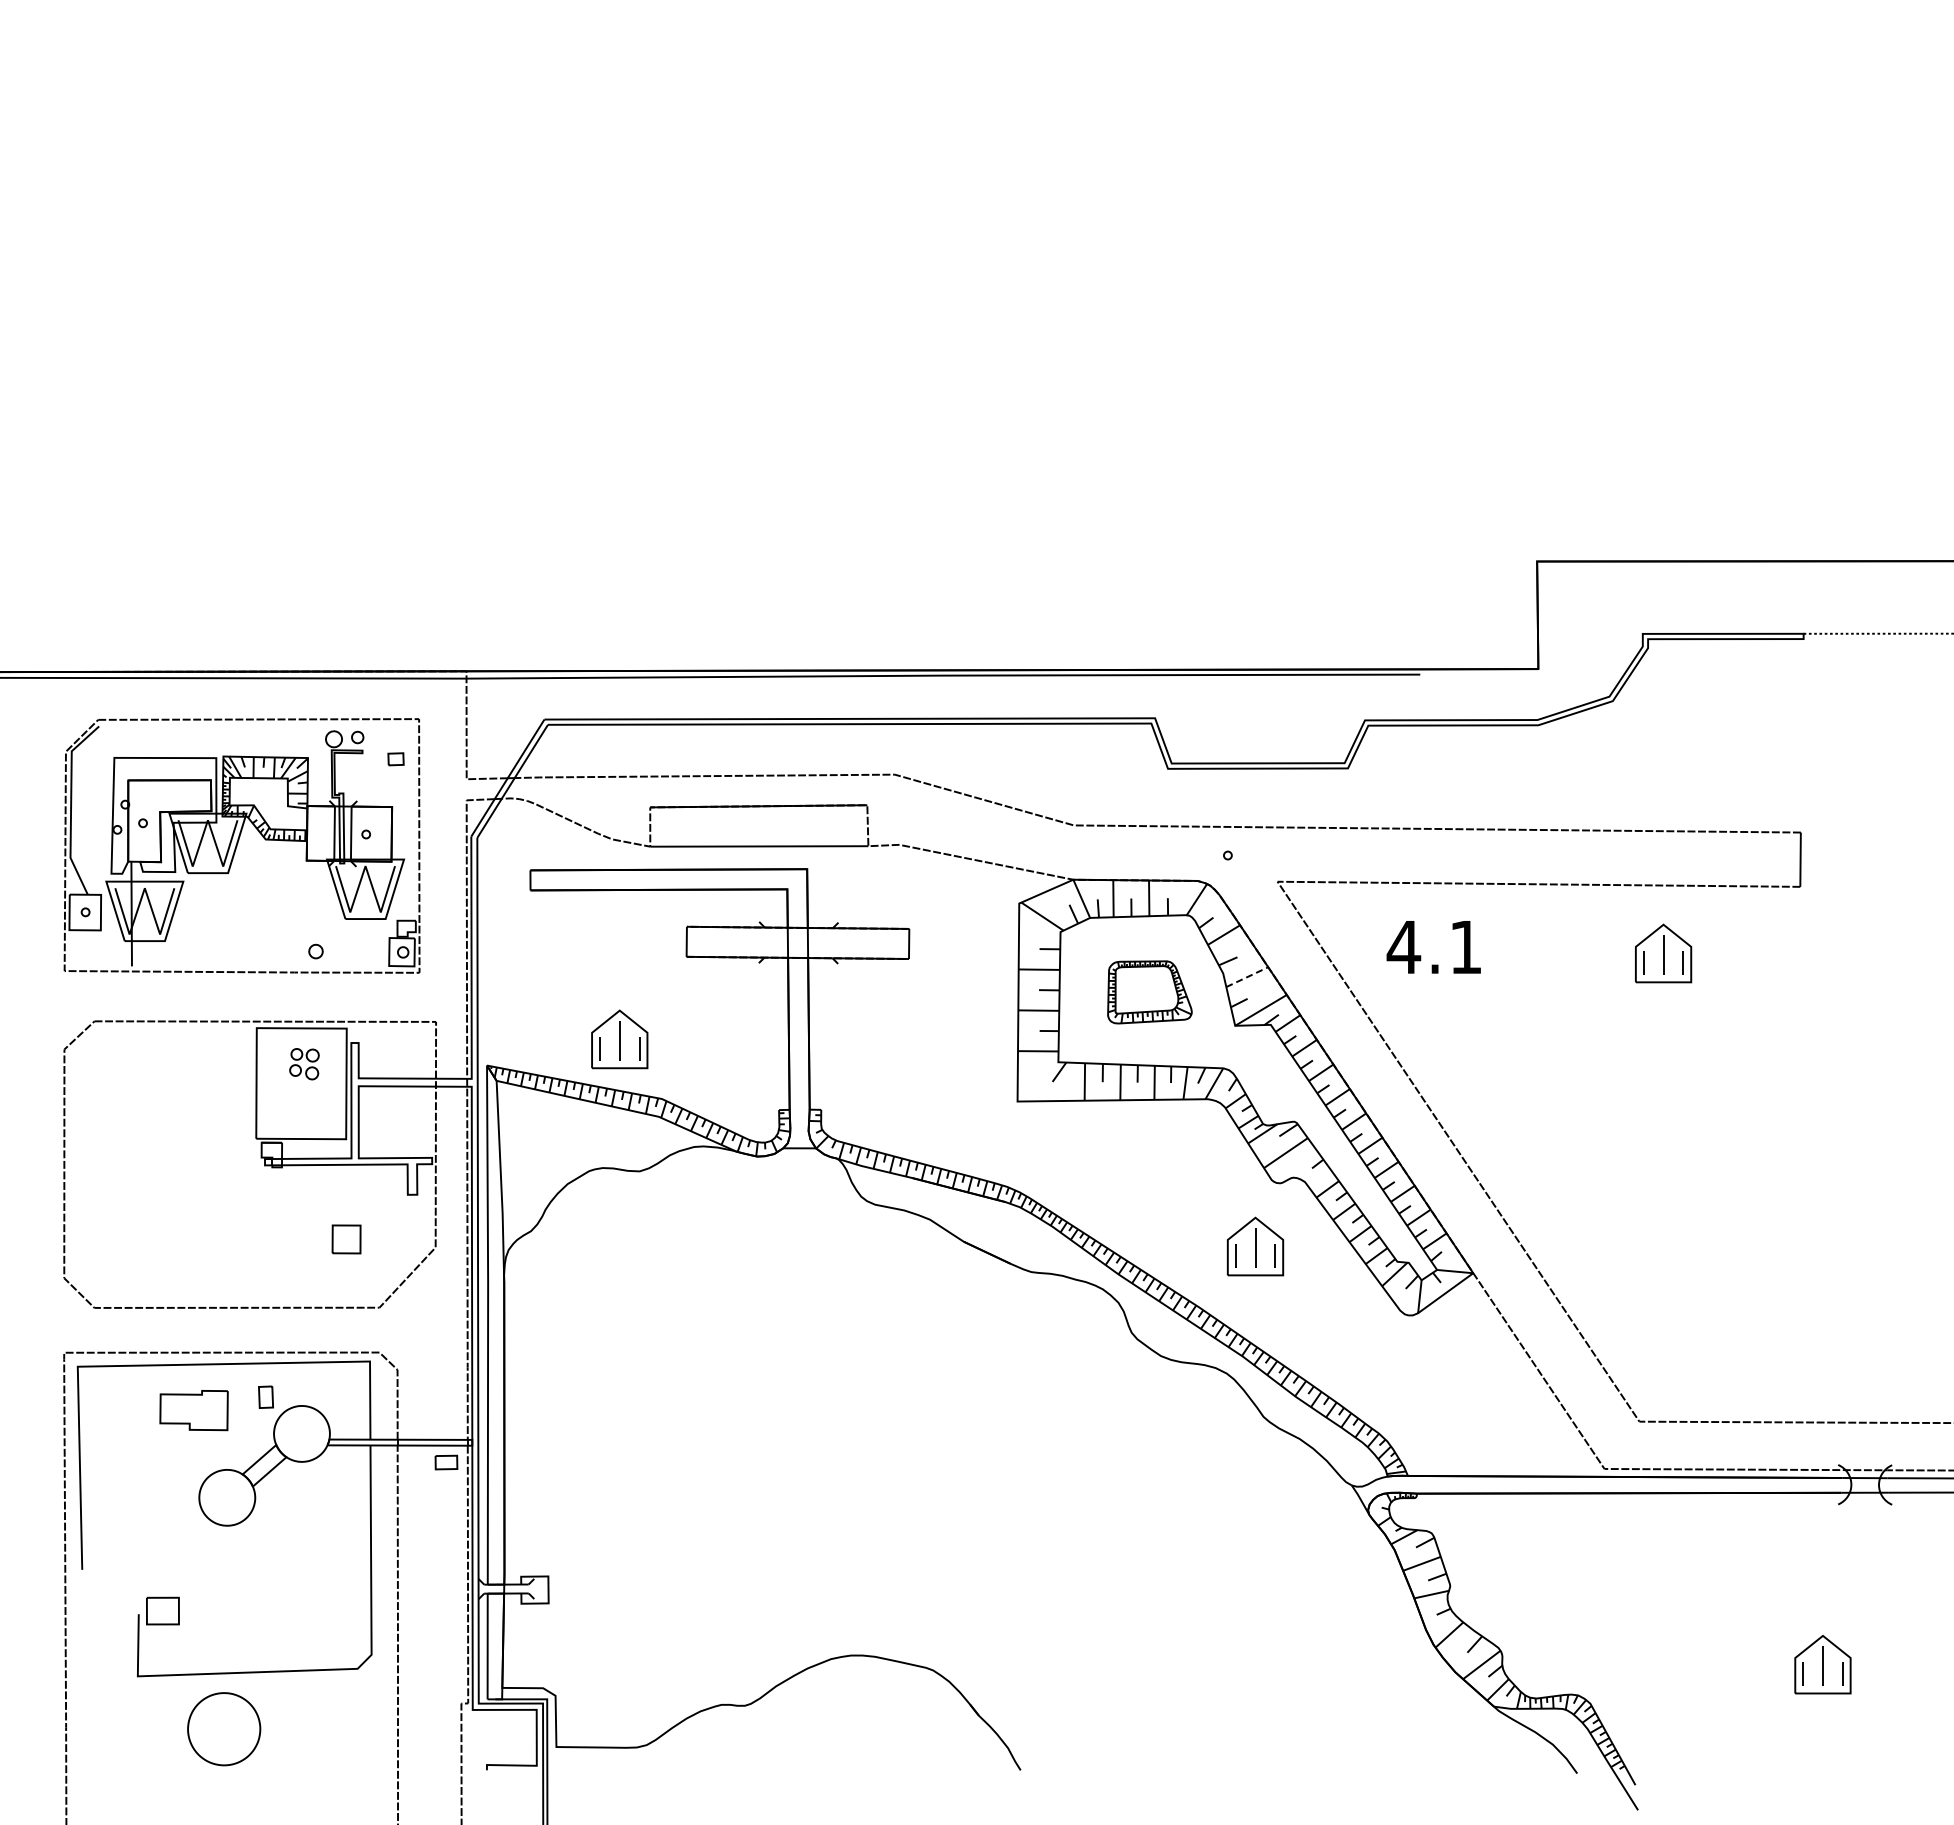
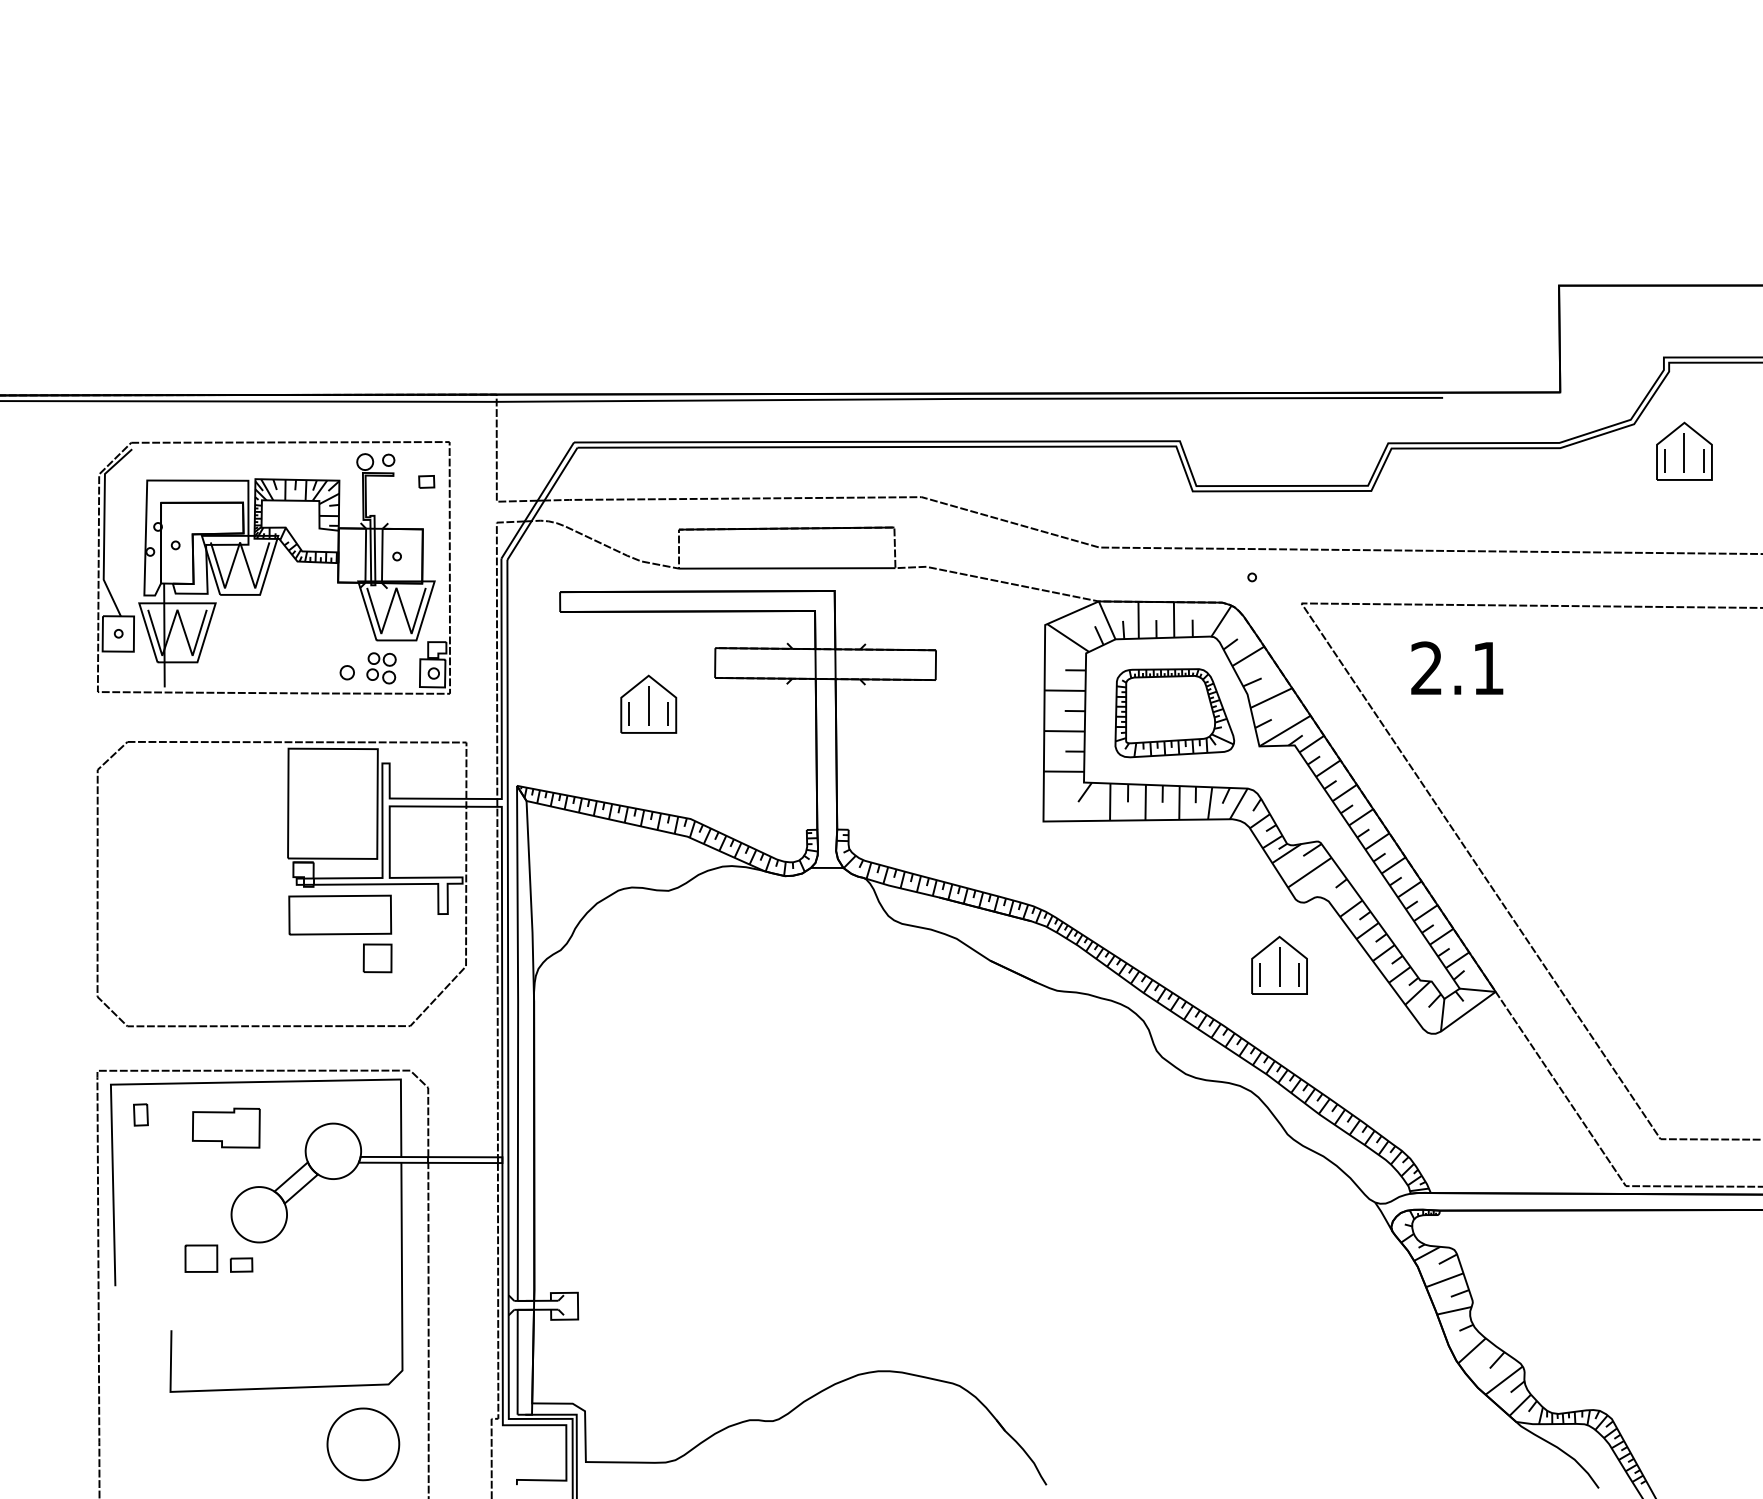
text: (1403, 946) -> (1426, 667), 4.1 -> 2.1
part: (1663, 953) -> (1684, 451), moved
line: (1247, 976) -> (1271, 697), dashed -> solid
part: (1149, 992) -> (1174, 713), size x1.43
part: (619, 1039) -> (648, 704), moved
part: (304, 1064) -> (381, 668), moved
part: (308, 1195) -> (339, 914), added
part: (265, 1396) -> (140, 1114), moved
part: (446, 1462) -> (241, 1265), moved
part: (162, 1610) -> (200, 1258), moved
part: (224, 1729) -> (363, 1444), moved

